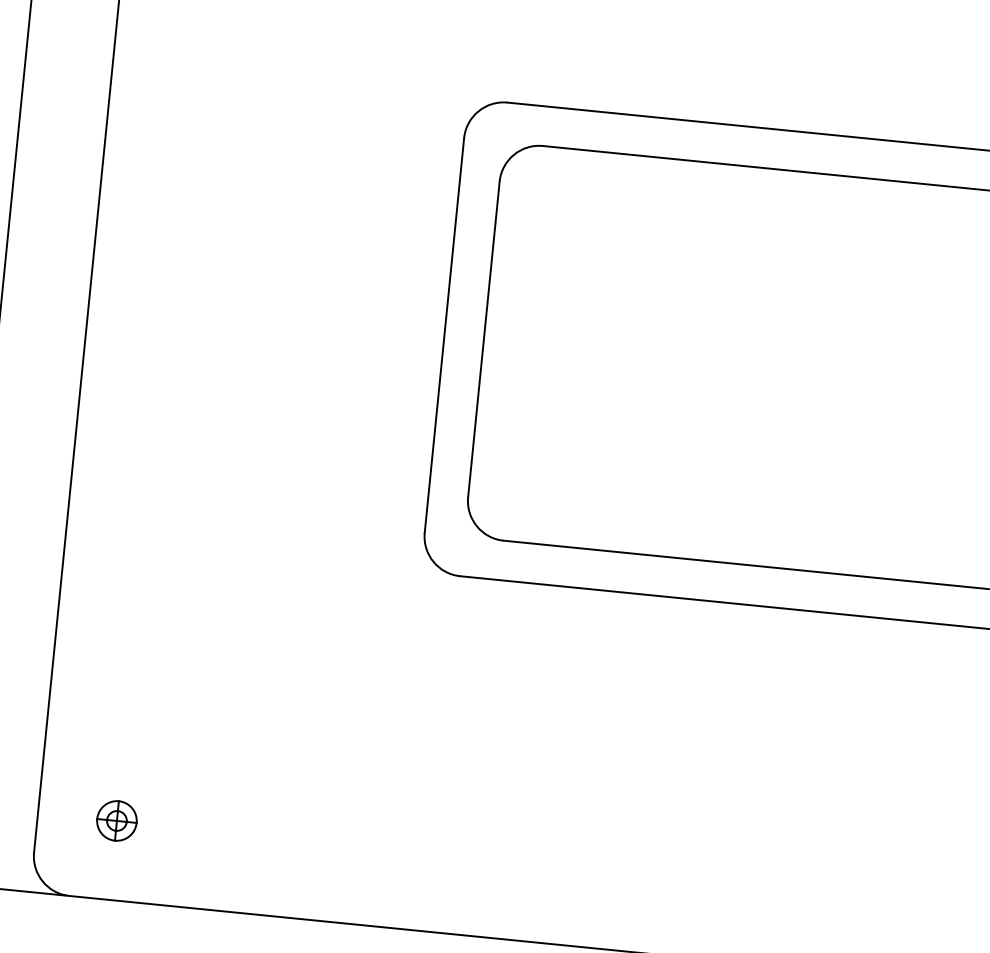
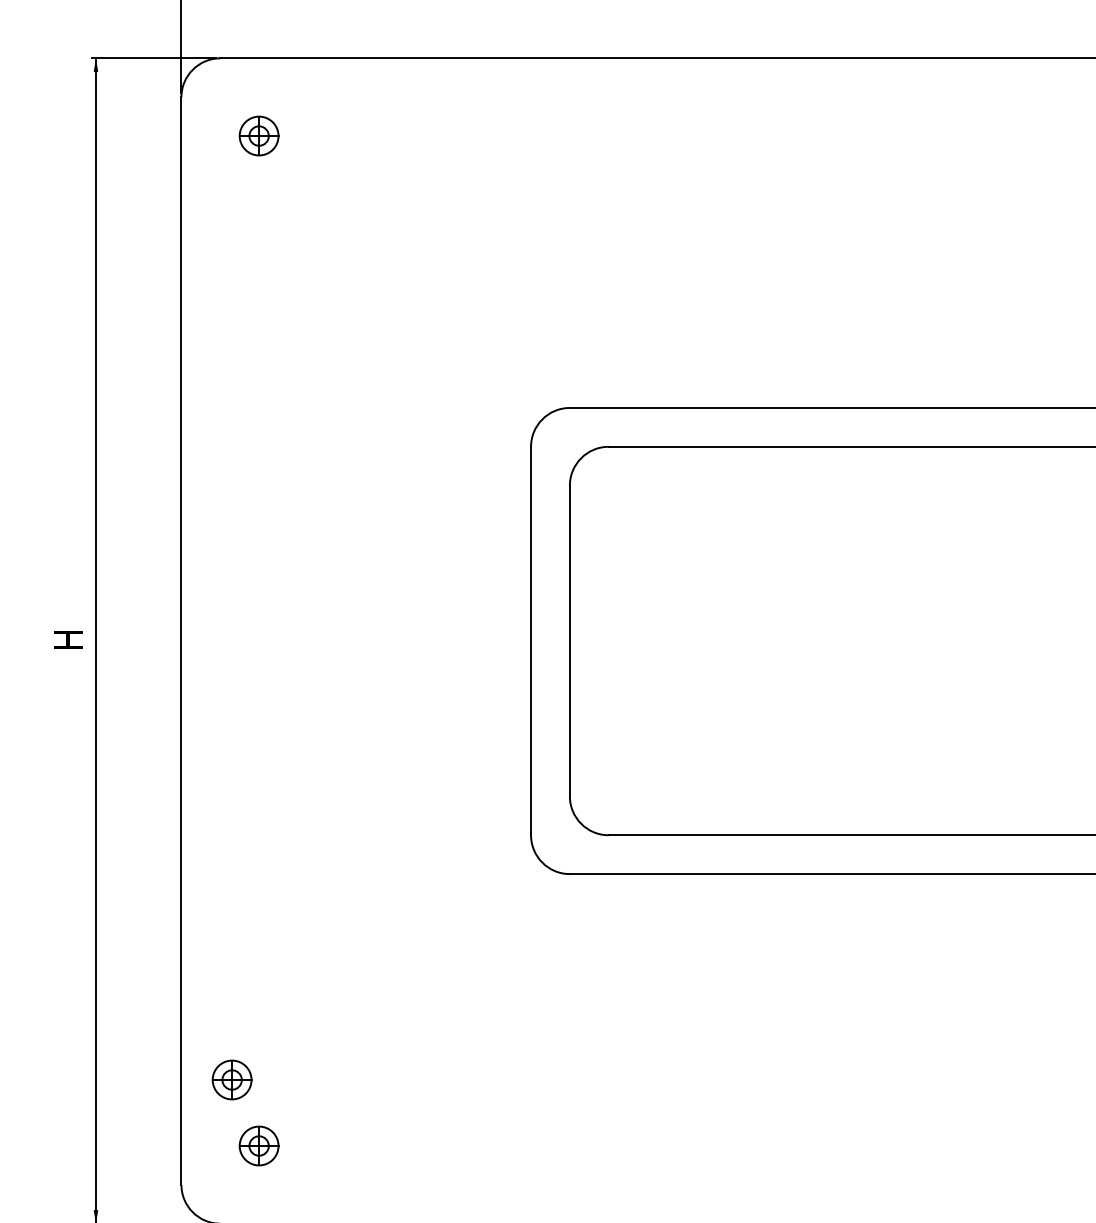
part: (95, 750) -> (231, 1079), added

